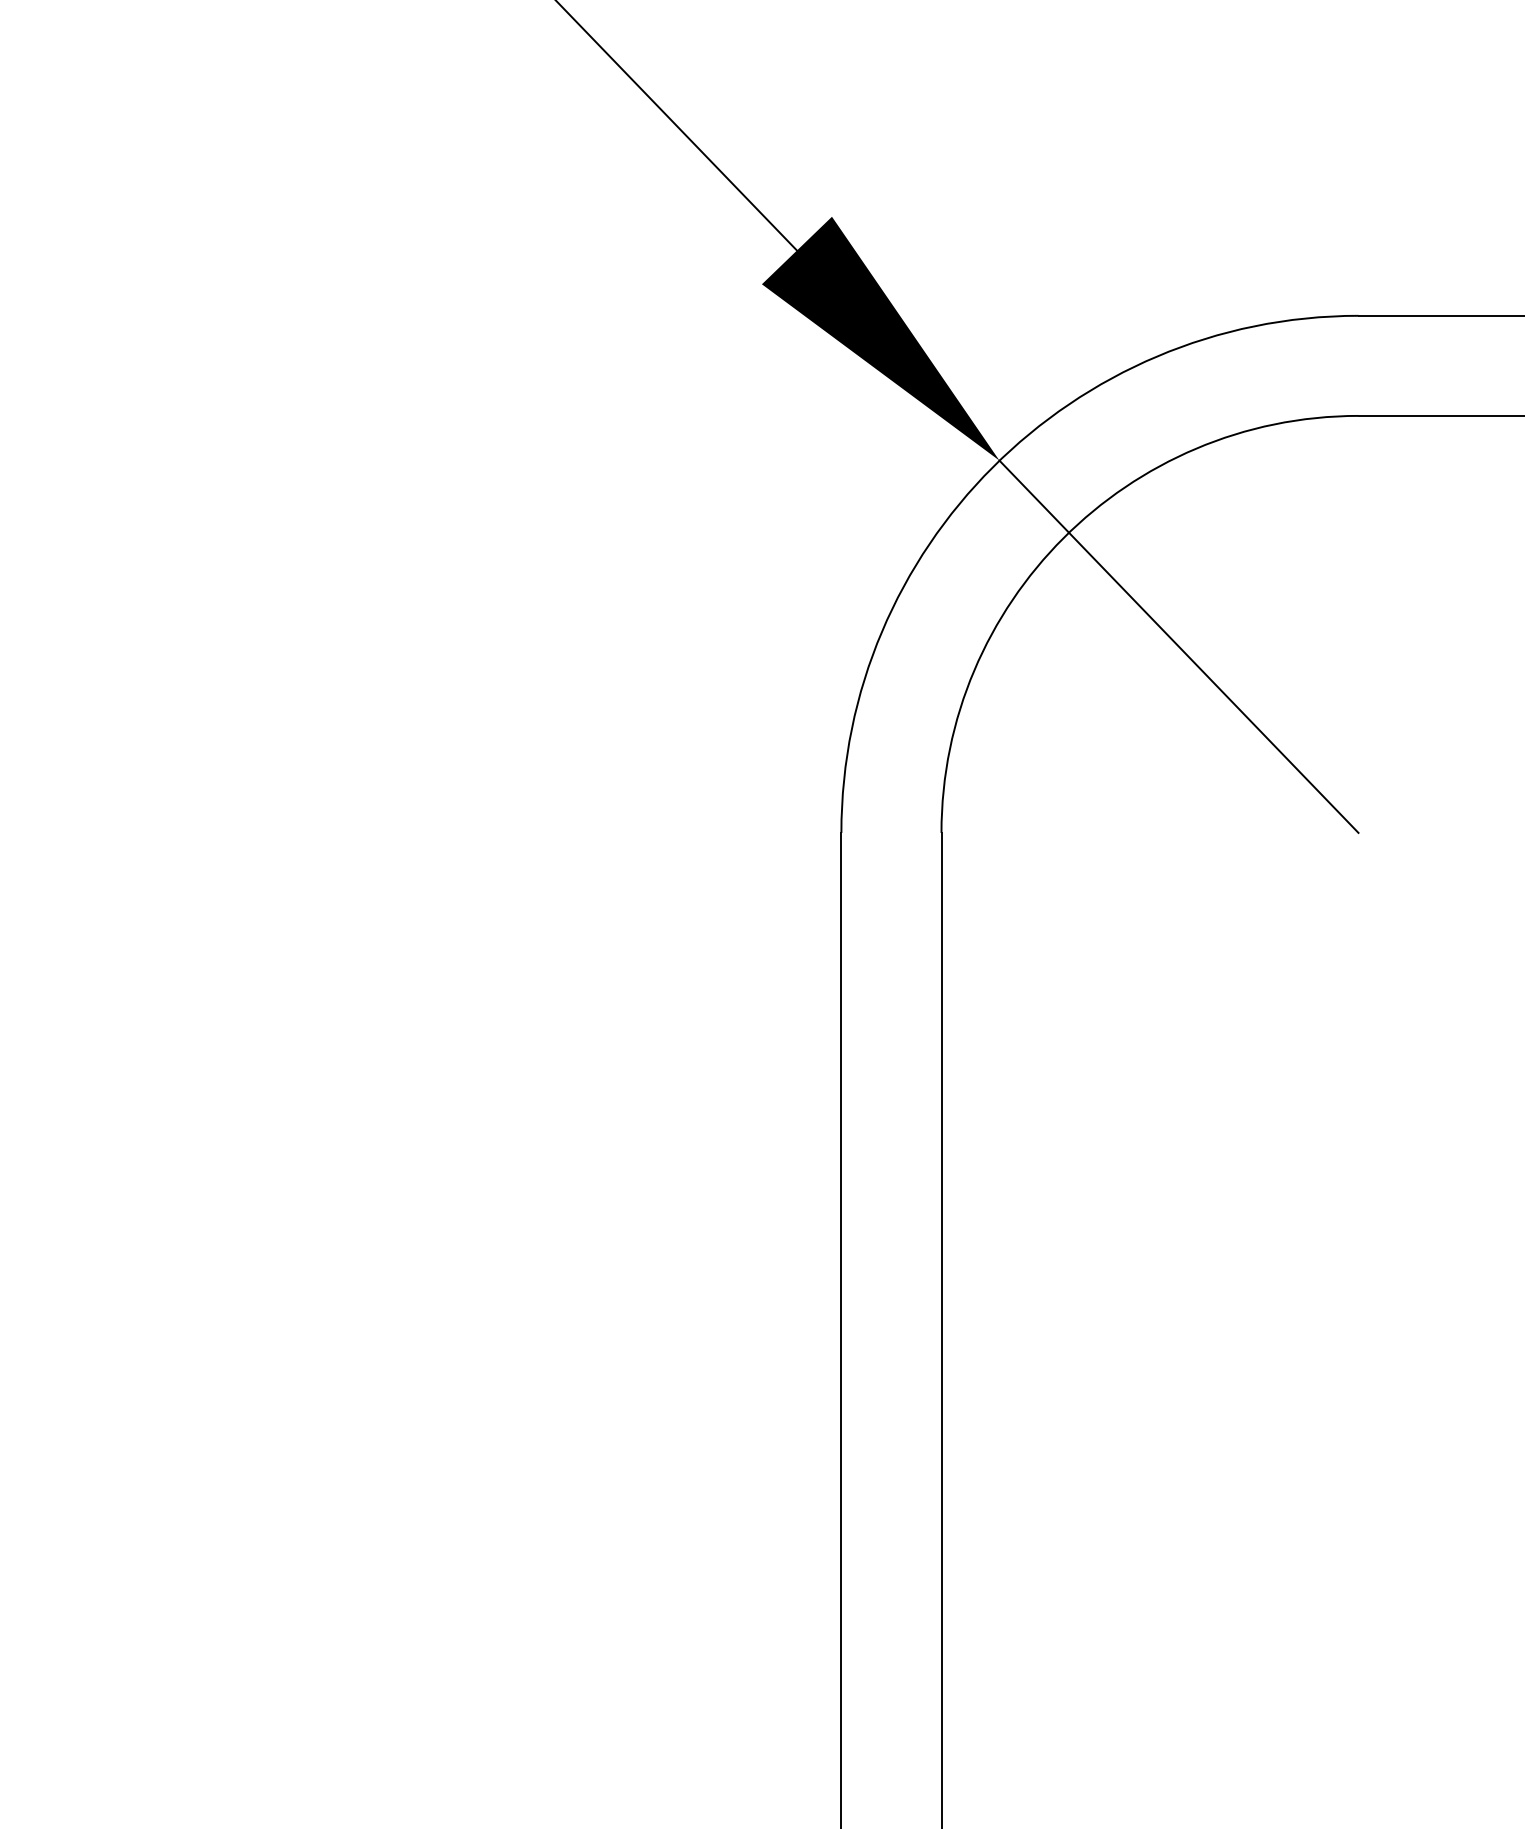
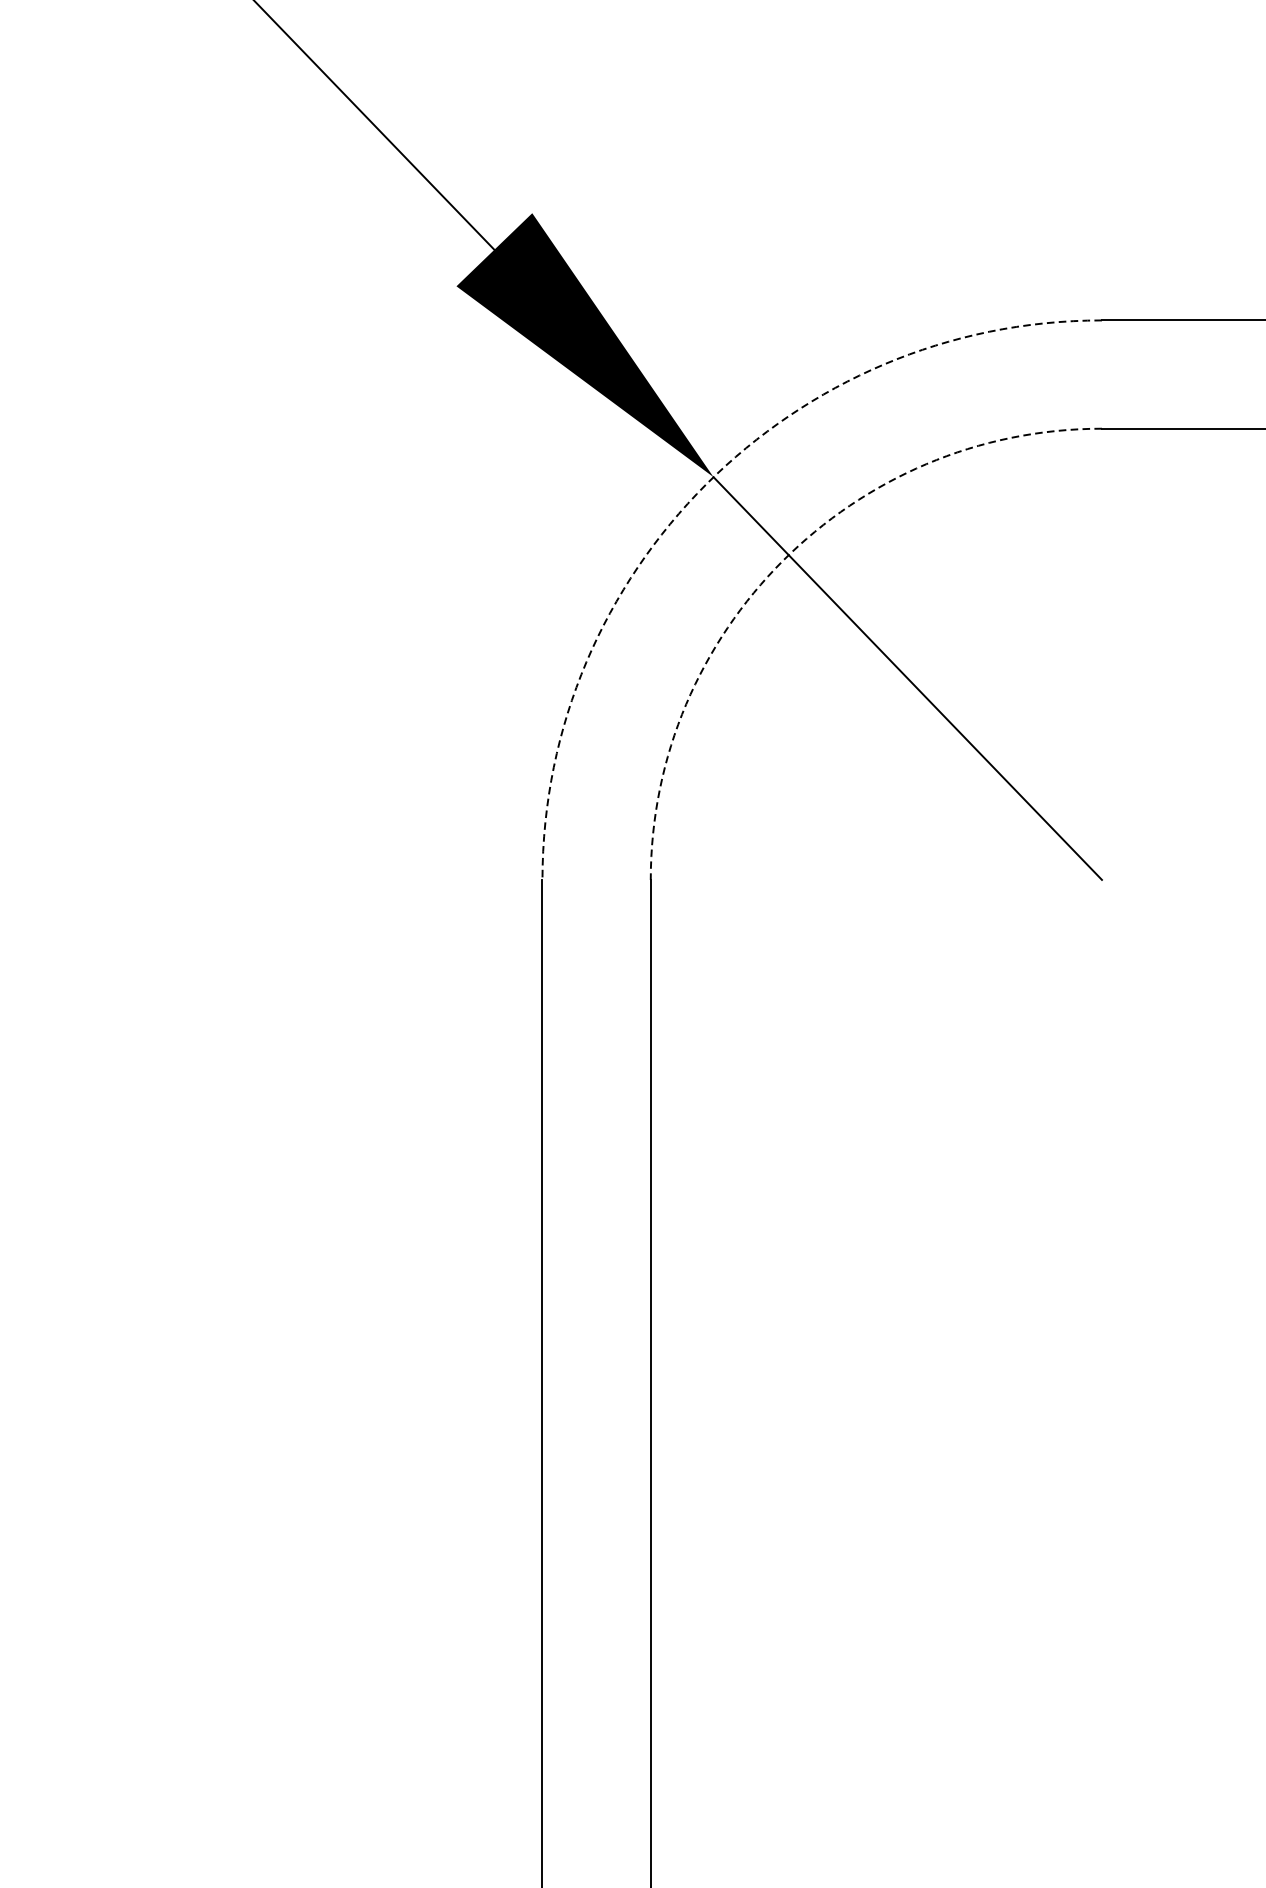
arc: (992, 467) -> (705, 484), solid -> dashed
arc: (1063, 538) -> (782, 561), solid -> dashed

